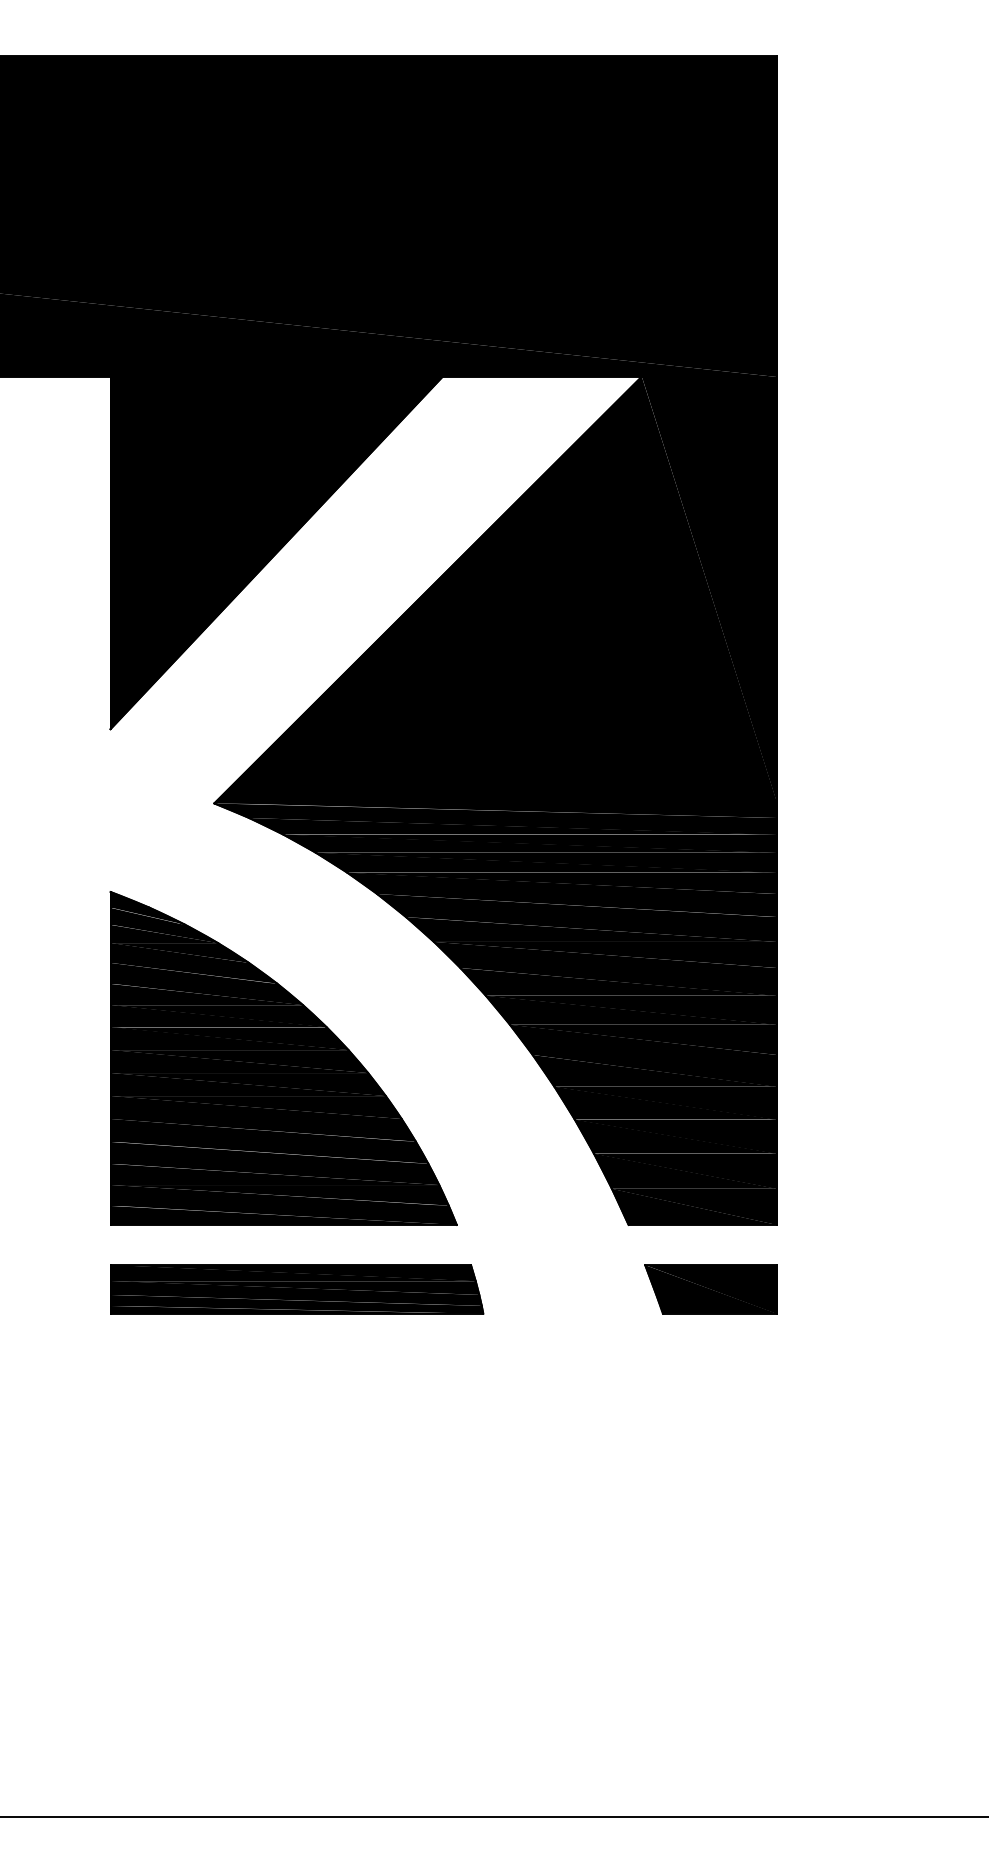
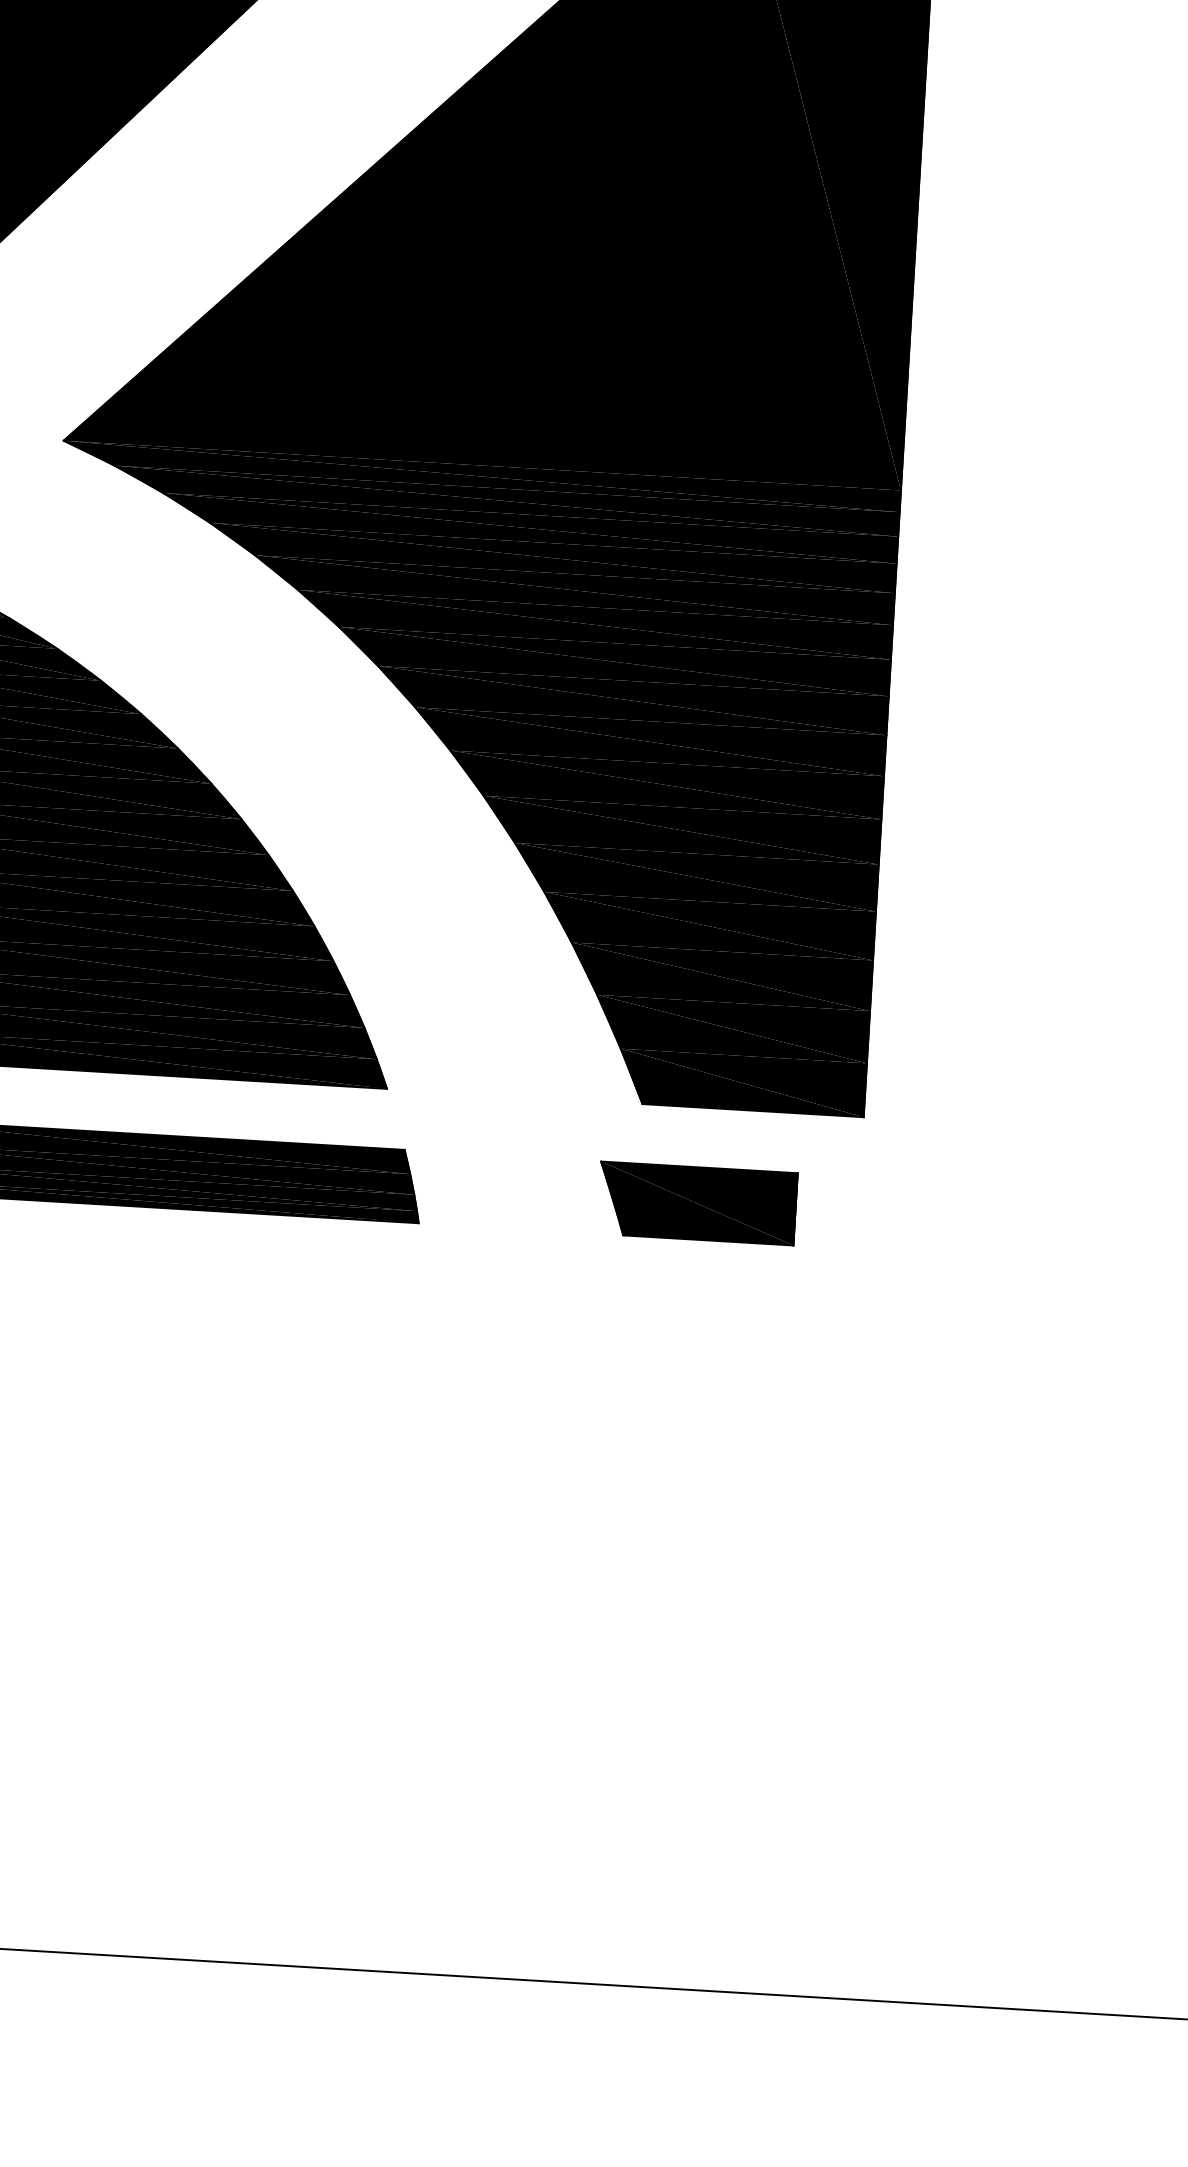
part: (710, 1289) -> (696, 1203), moved

